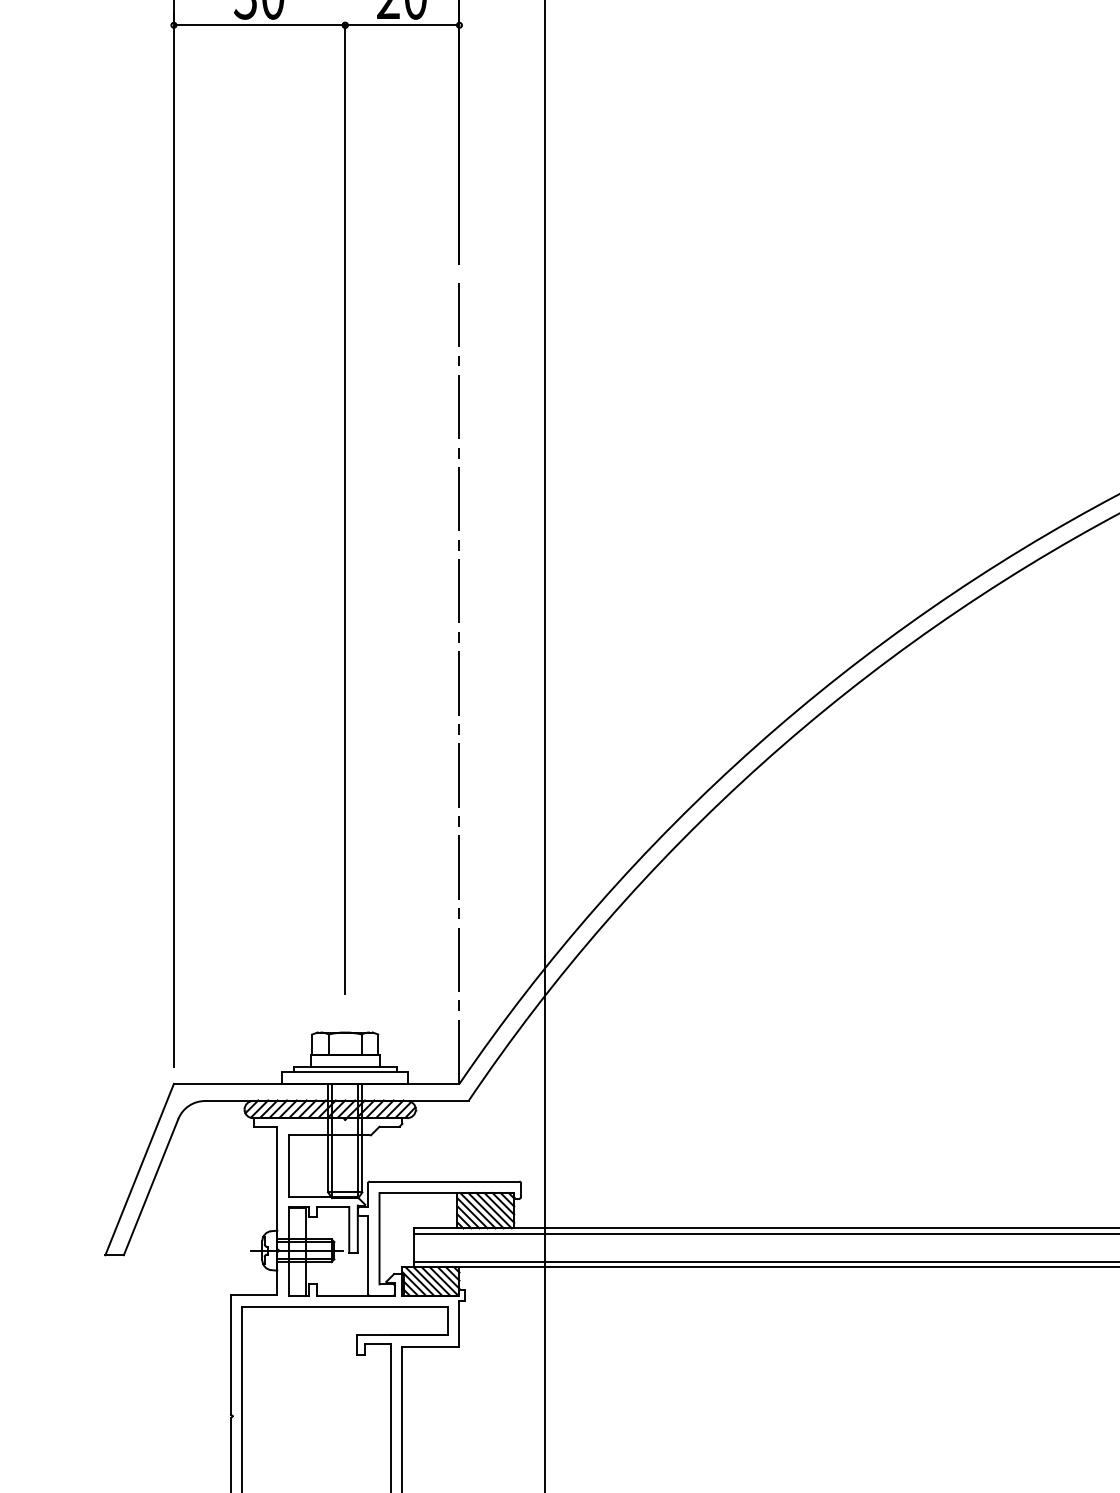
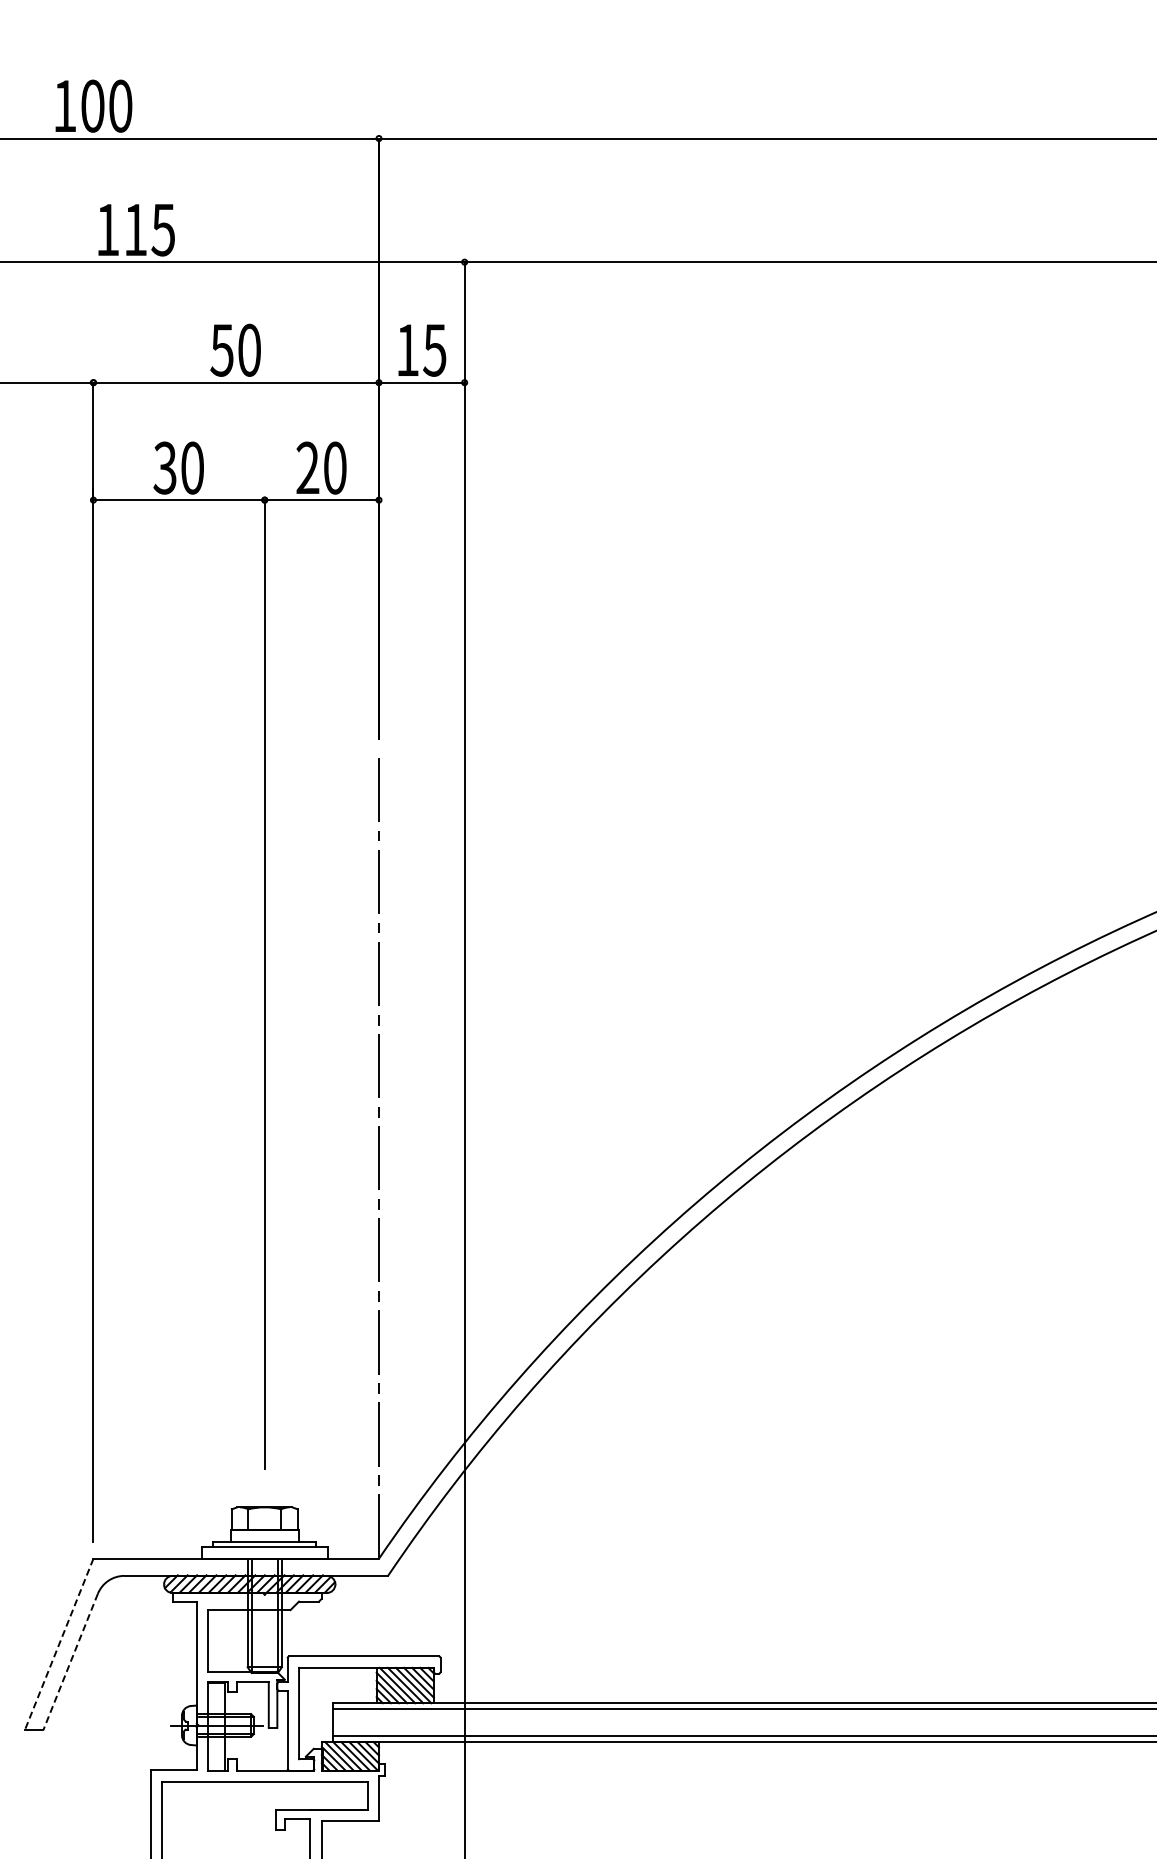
line: (139, 1169) -> (59, 1644), solid -> dashed
line: (150, 1187) -> (70, 1662), solid -> dashed

